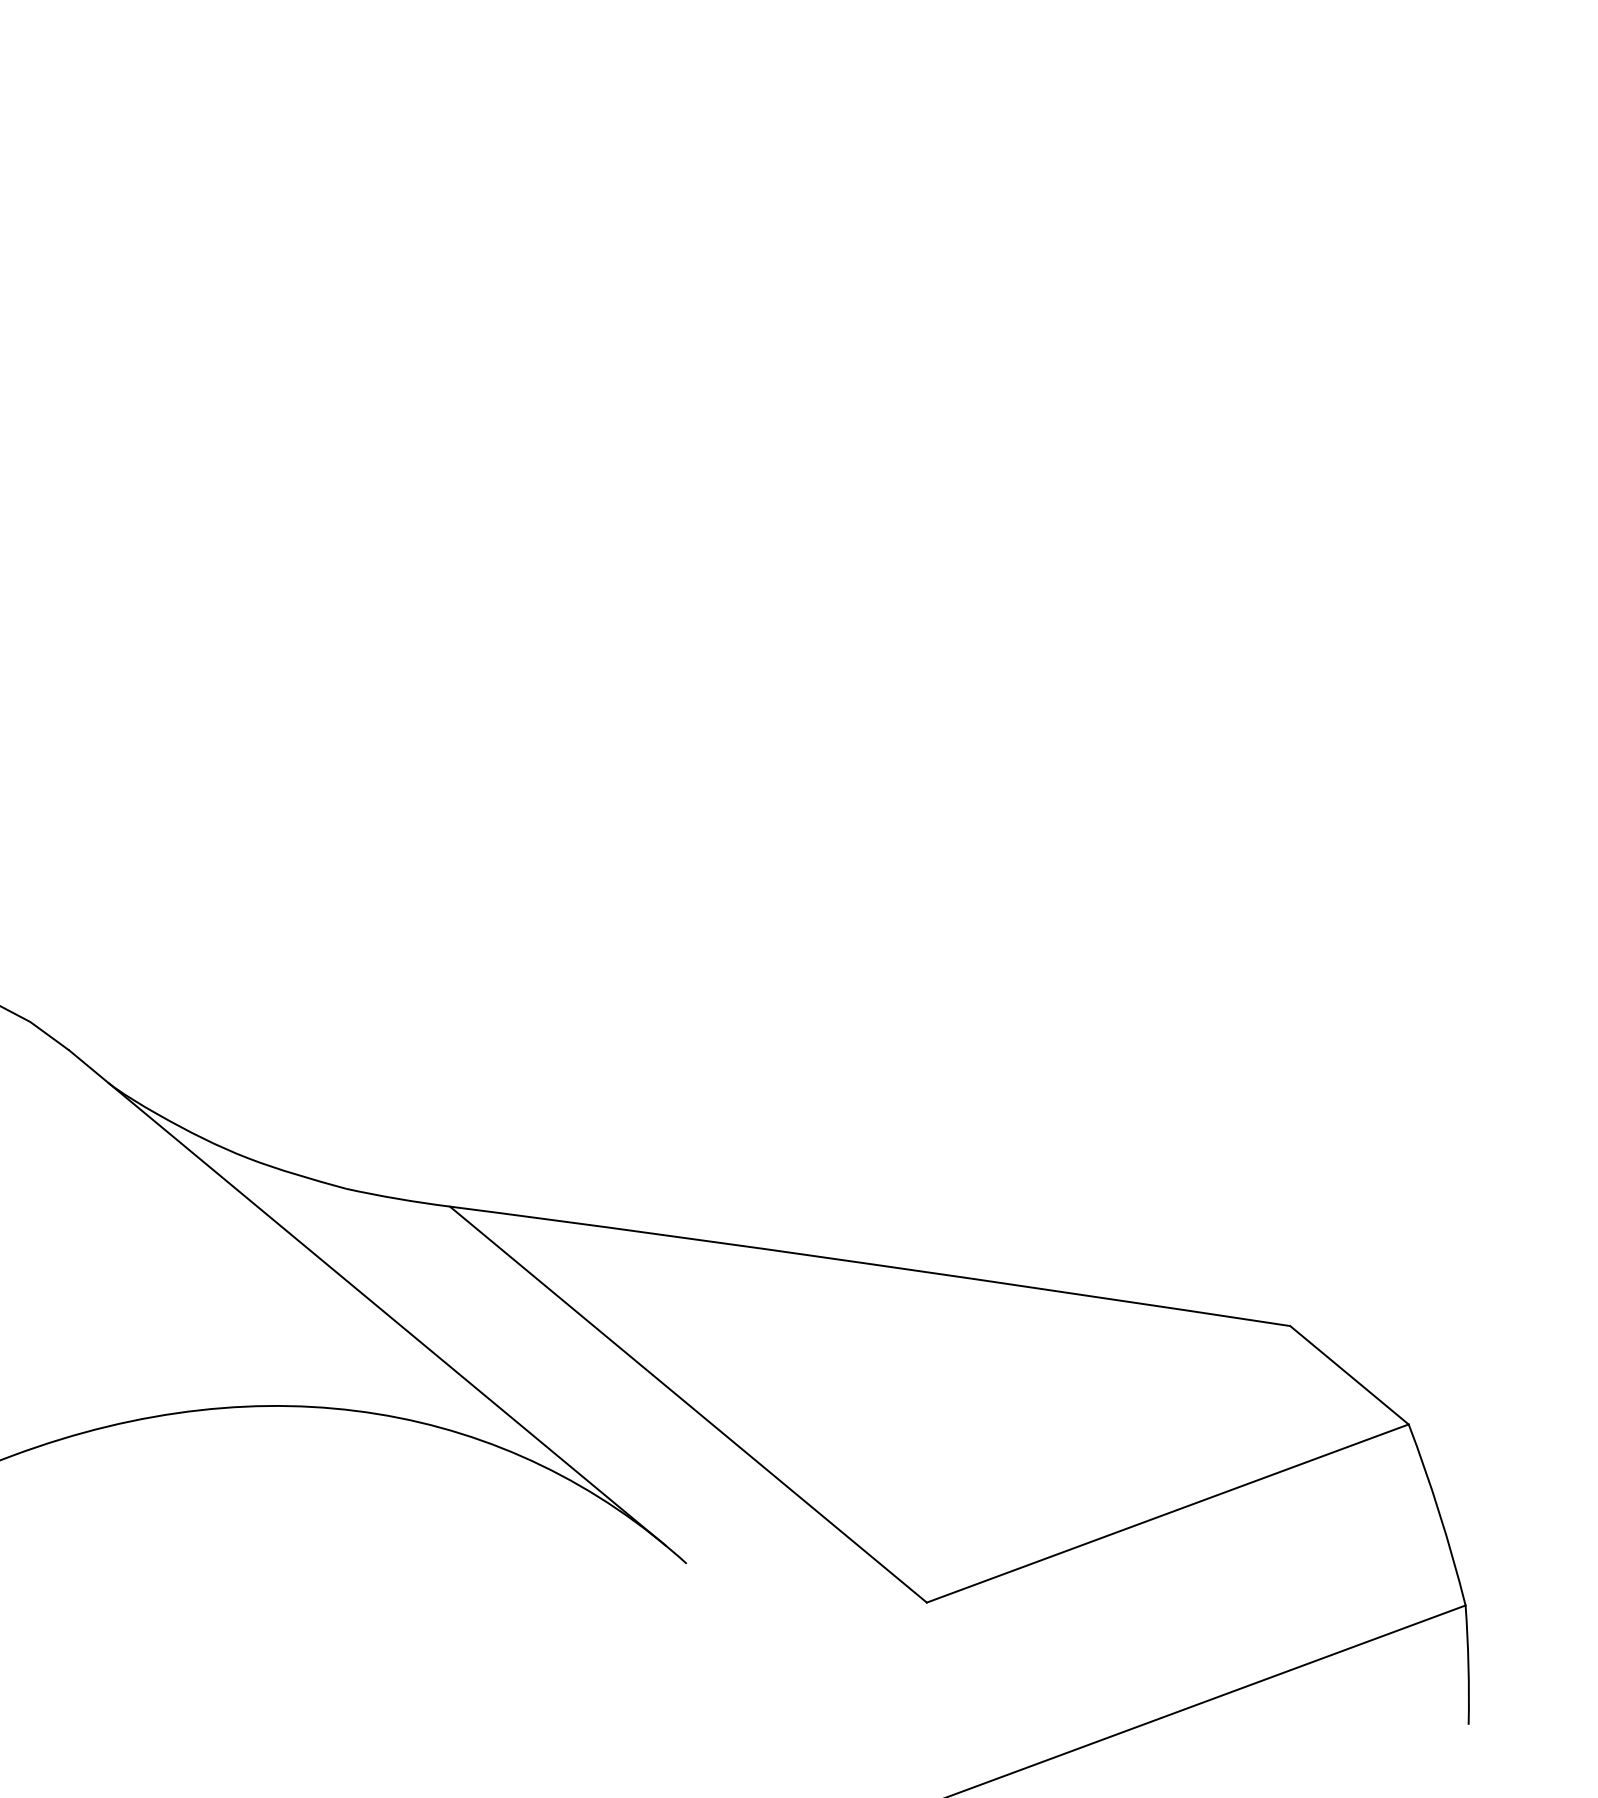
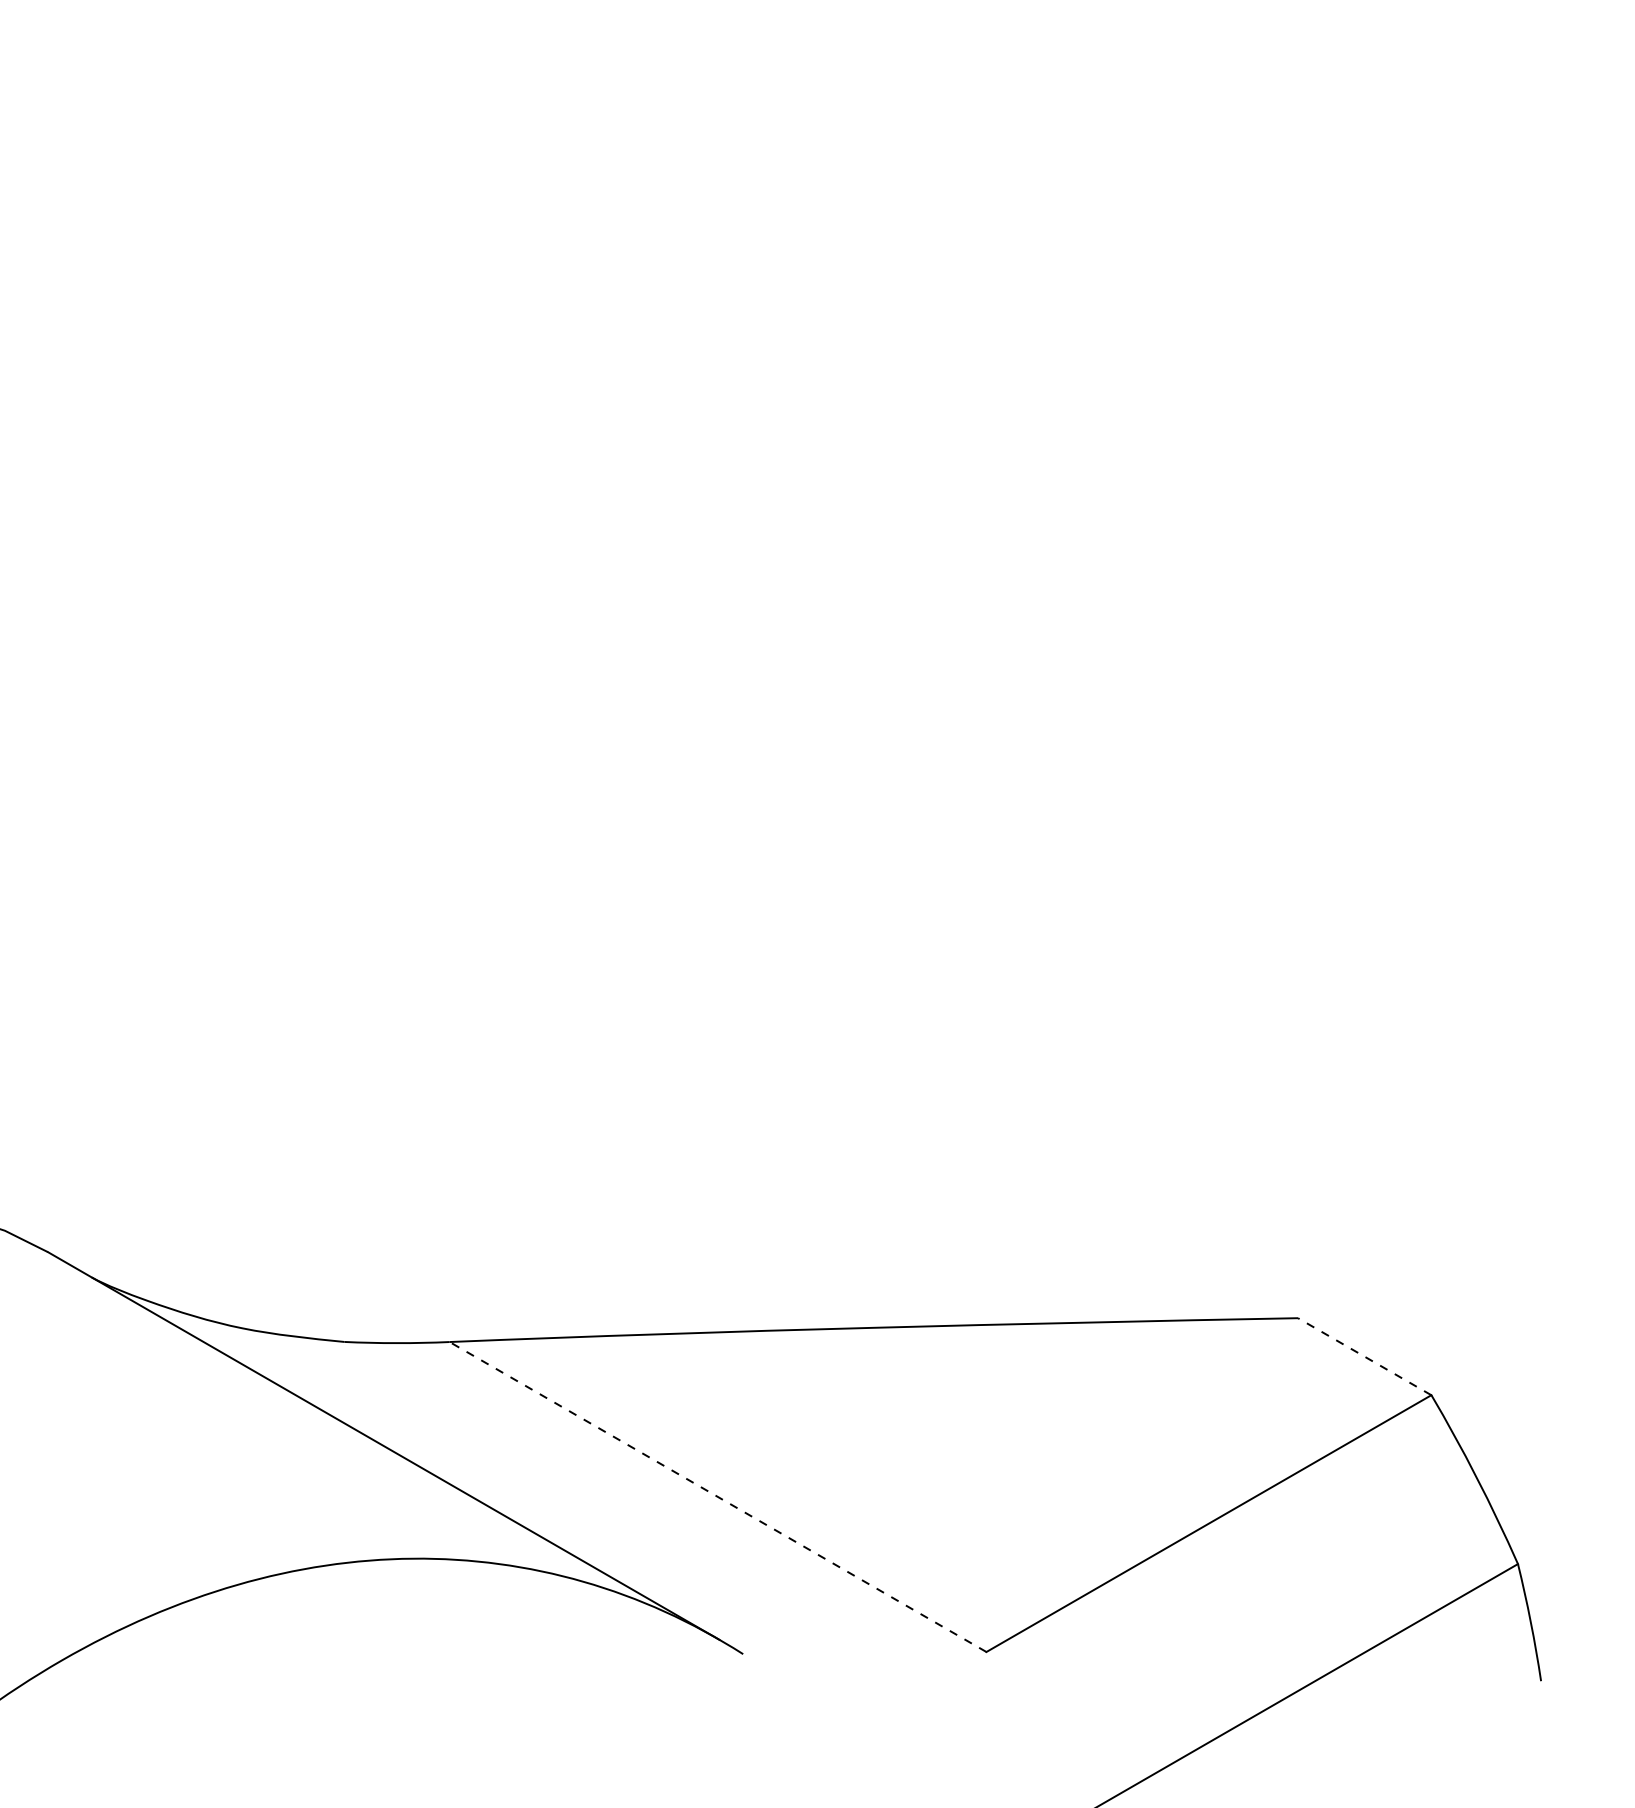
line: (1349, 1375) -> (1364, 1356), solid -> dashed
line: (688, 1405) -> (718, 1497), solid -> dashed

